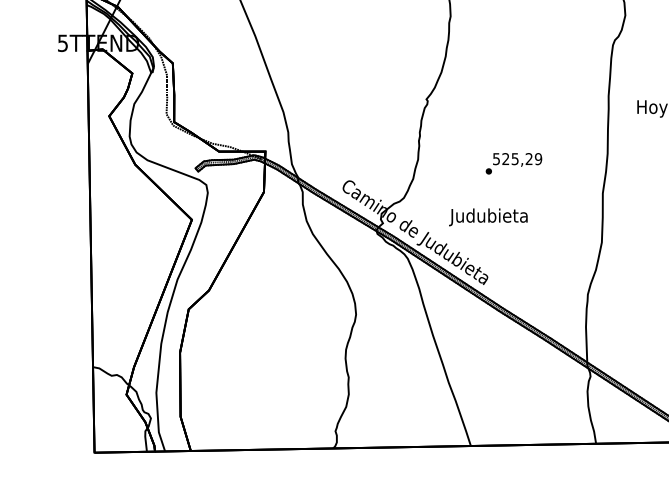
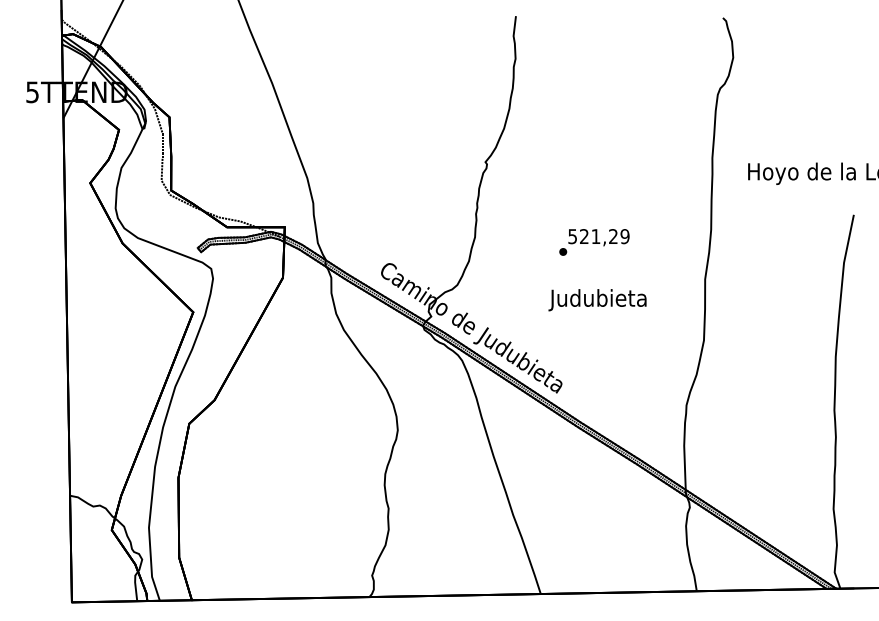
text: (514, 159) -> (595, 236), 525,29 -> 521,29
text: (488, 217) -> (597, 300), moved

